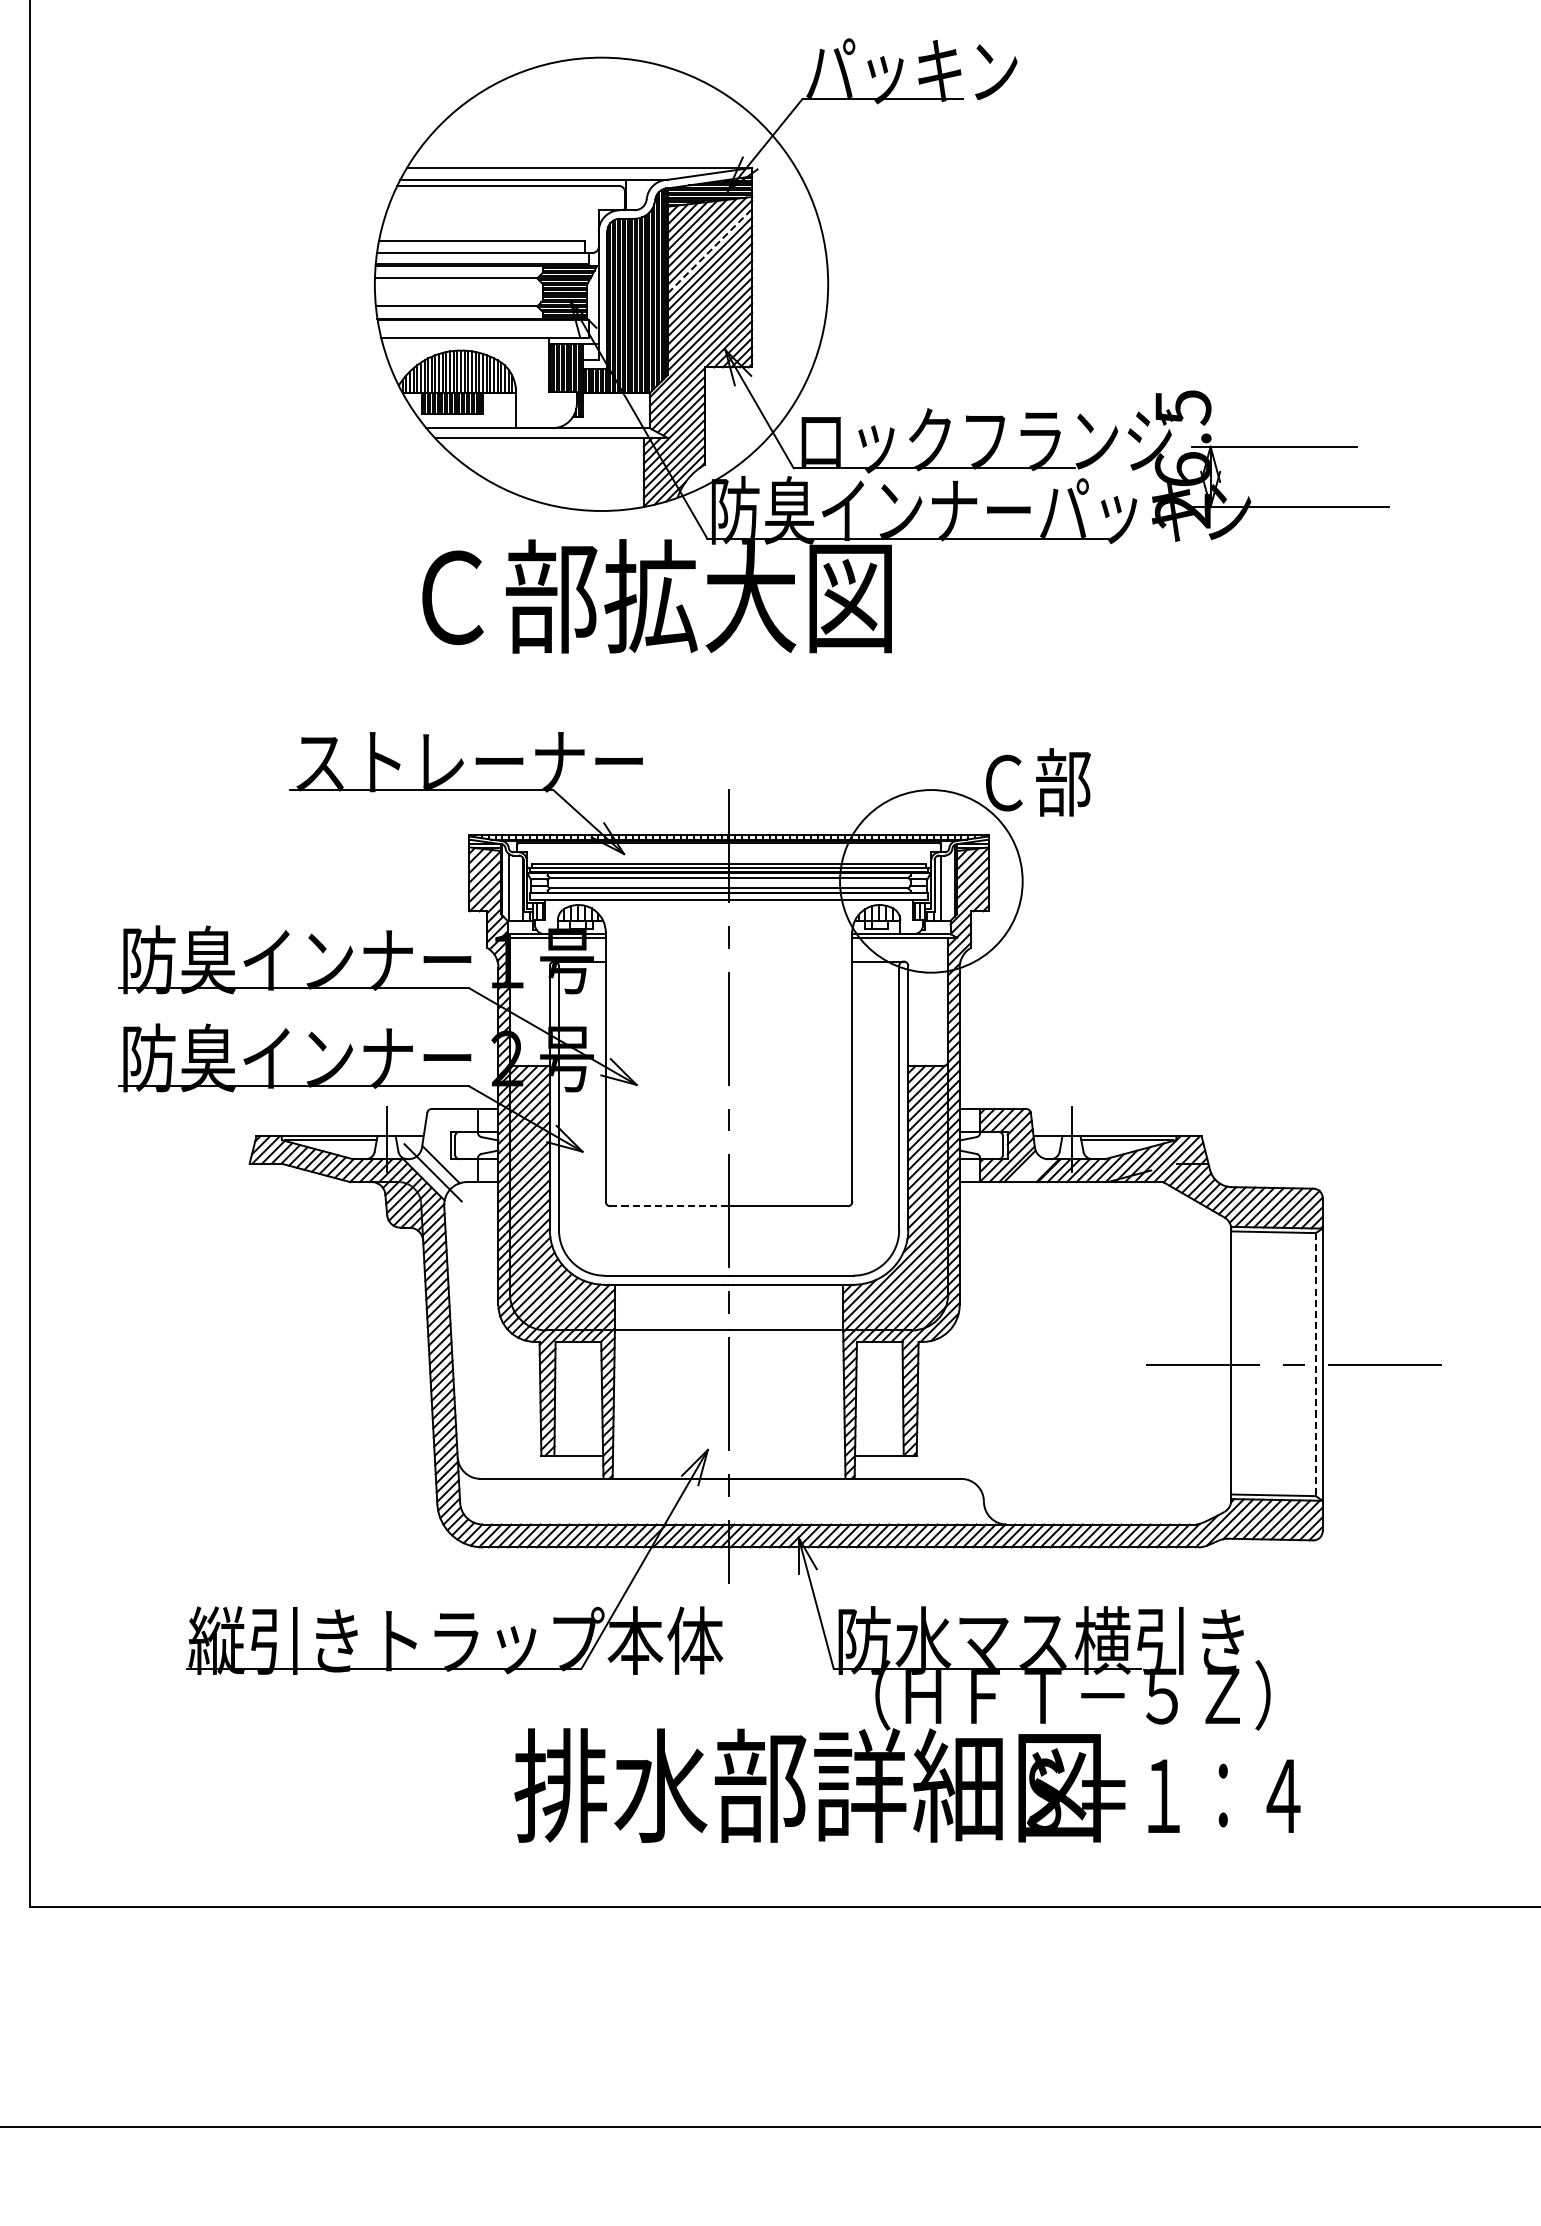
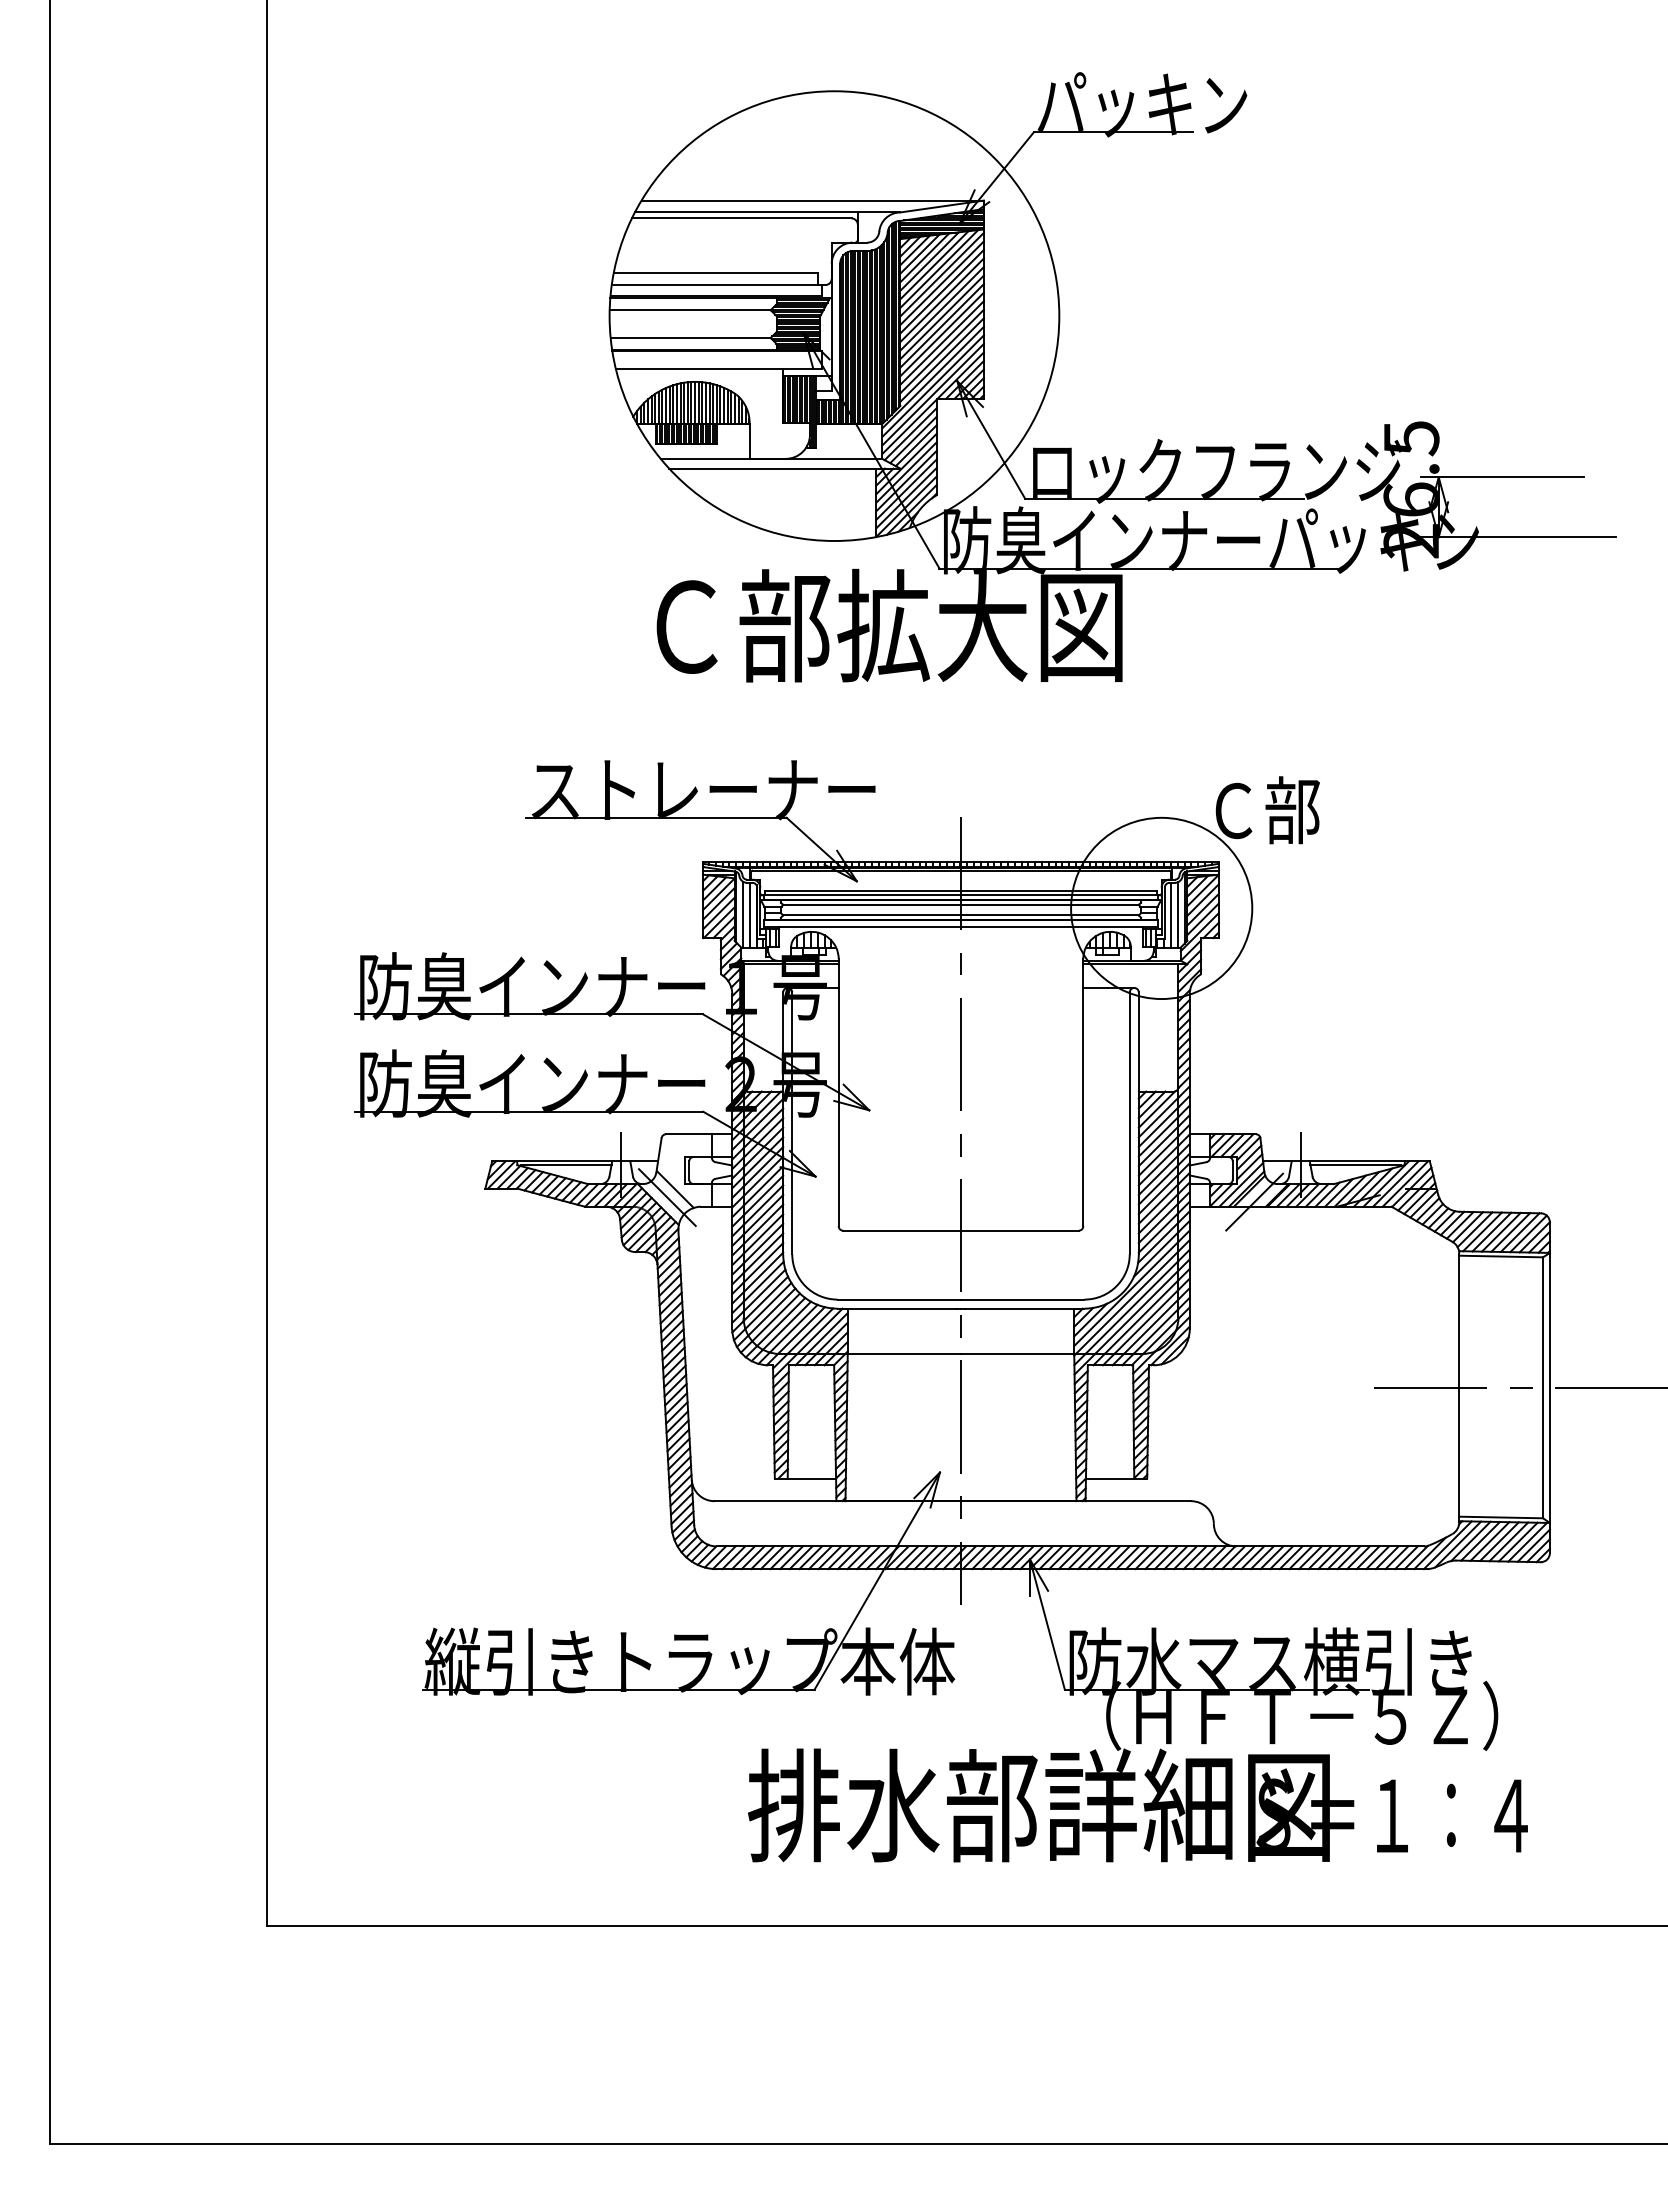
line: (710, 250) -> (942, 282), dashed -> solid
line: (515, 887) -> (749, 914), added
line: (947, 887) -> (1177, 914), added
line: (1024, 1177) -> (1254, 1202), added
line: (670, 1206) -> (902, 1230), dashed -> solid
line: (1316, 1365) -> (1543, 1388), dashed -> solid

